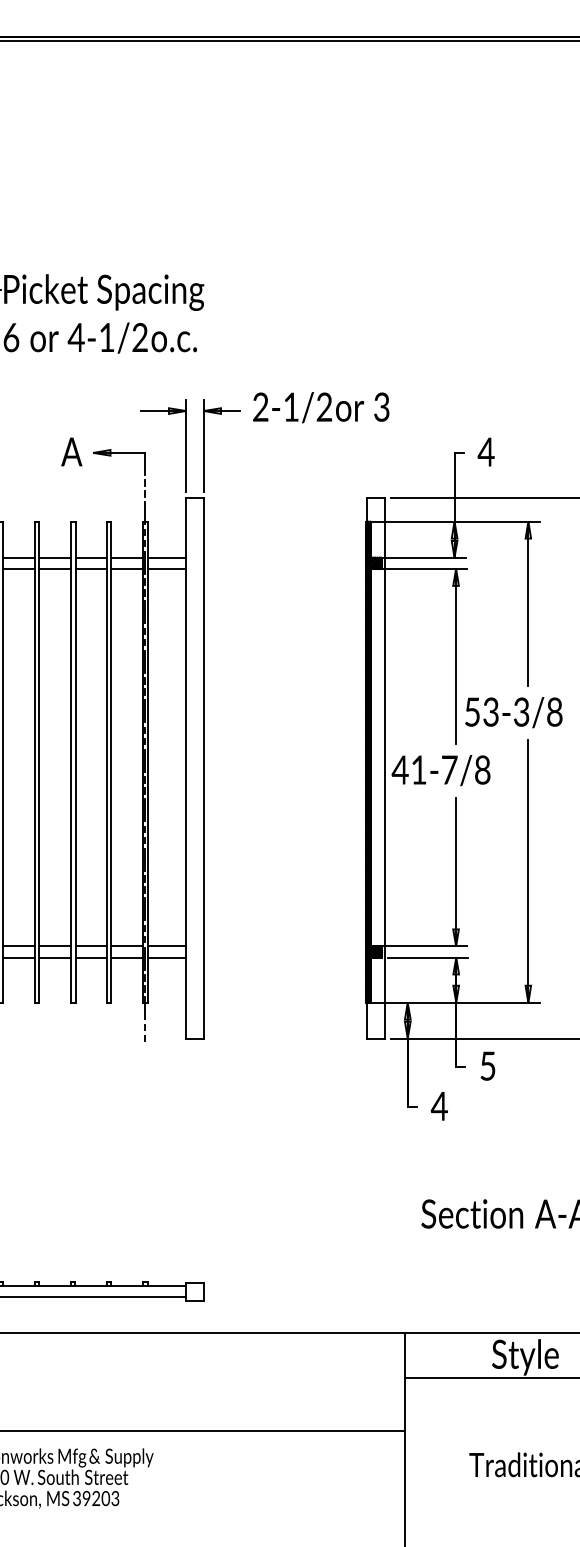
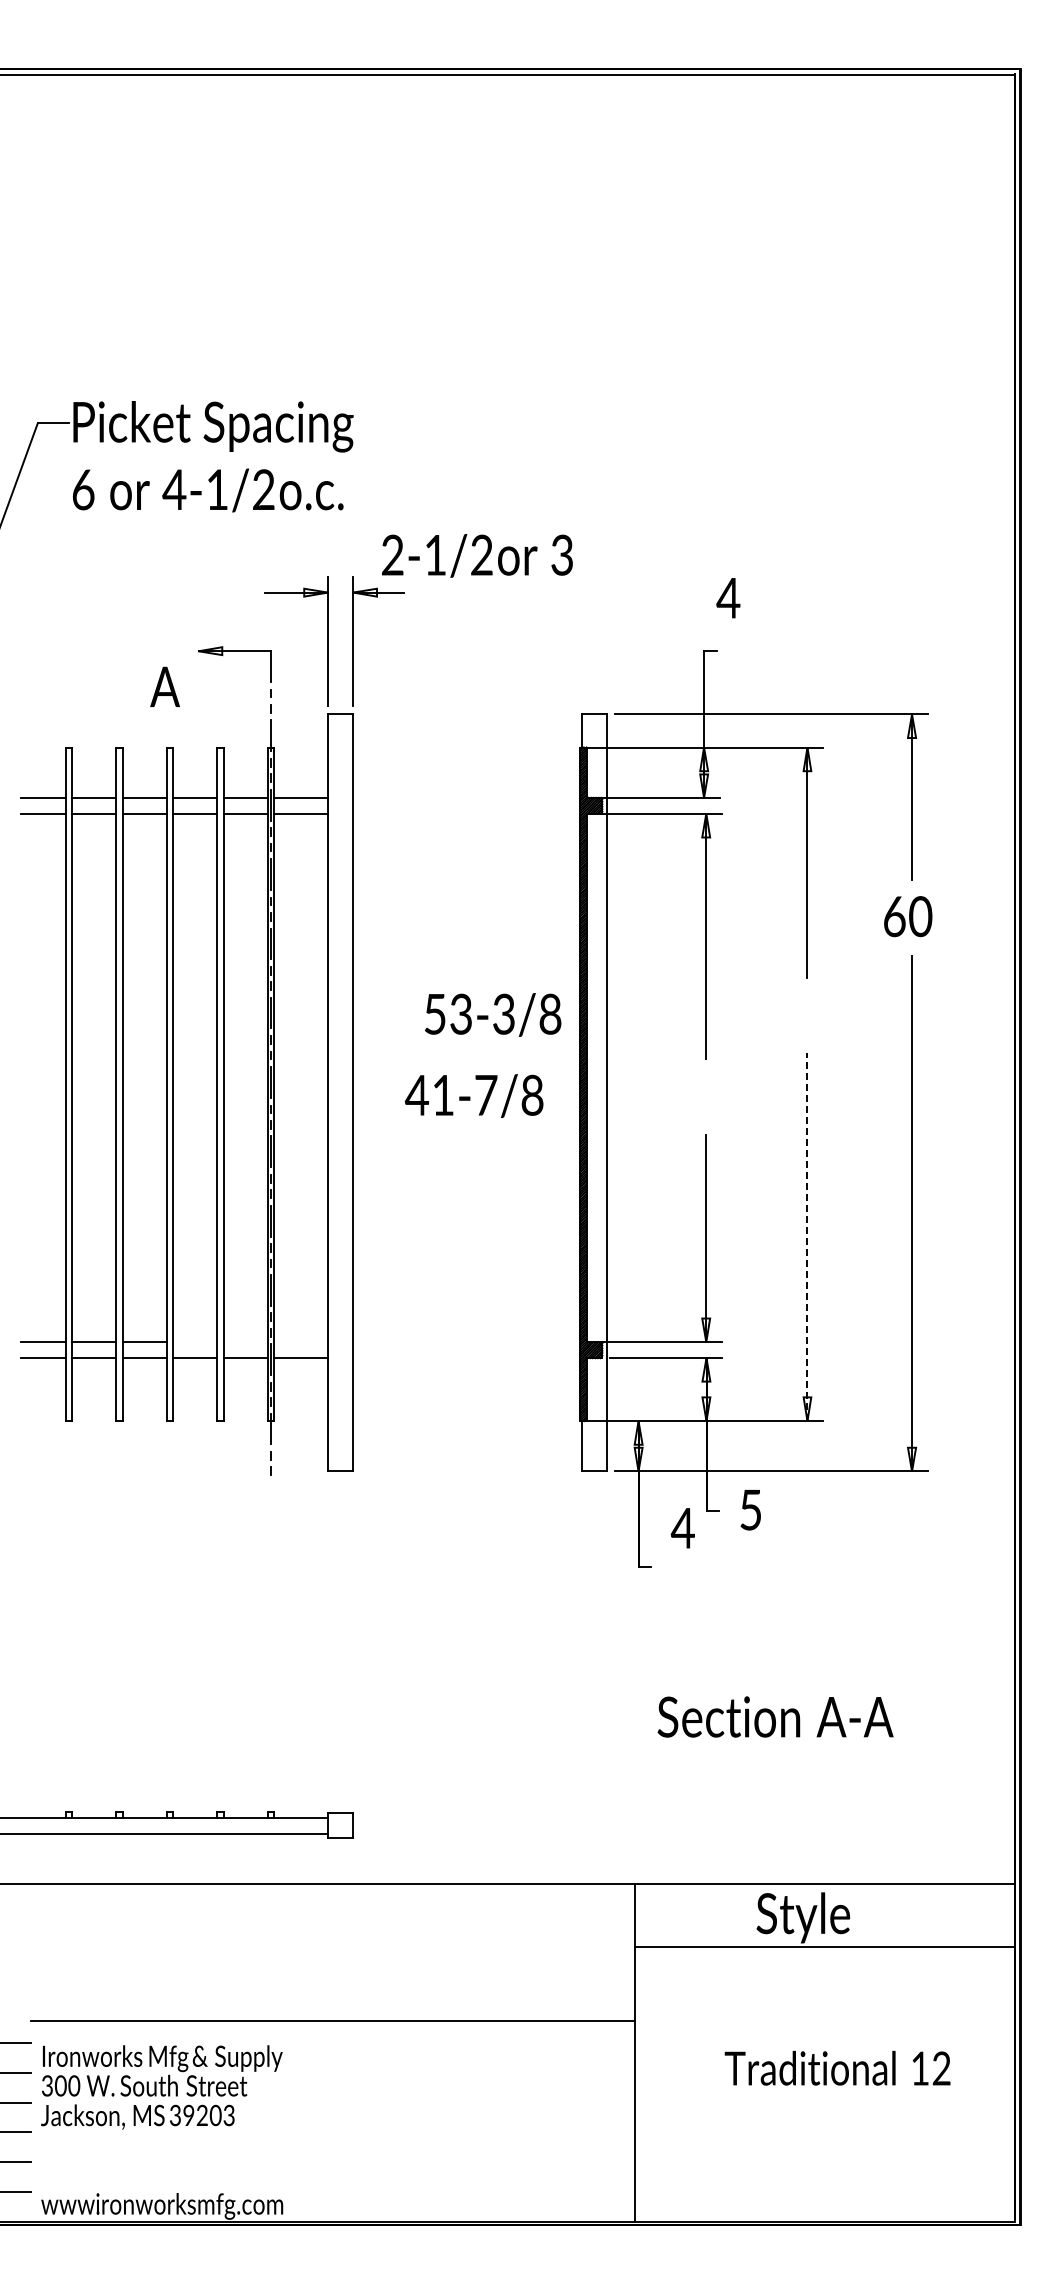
text: (321, 407) -> (477, 555), moved
text: (71, 451) -> (164, 686), moved
text: (486, 452) -> (728, 598), moved
text: (514, 712) -> (493, 1014), moved
text: (440, 770) -> (473, 1095), moved
line: (528, 871) -> (807, 1237), solid -> dashed
line: (91, 946) -> (195, 1342), removed
line: (127, 946) -> (245, 1342), removed
line: (167, 946) -> (301, 1342), removed
text: (439, 1106) -> (682, 1528), moved

